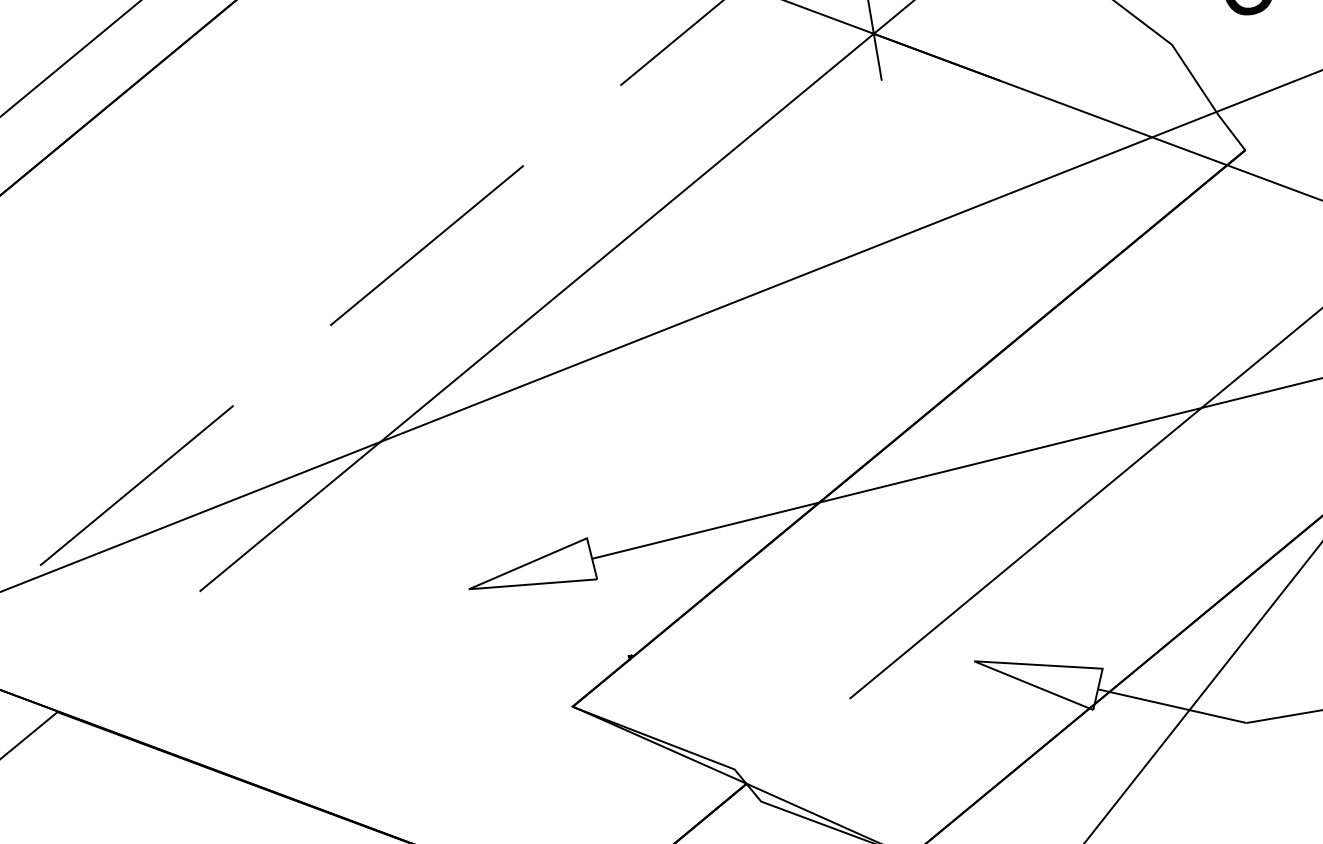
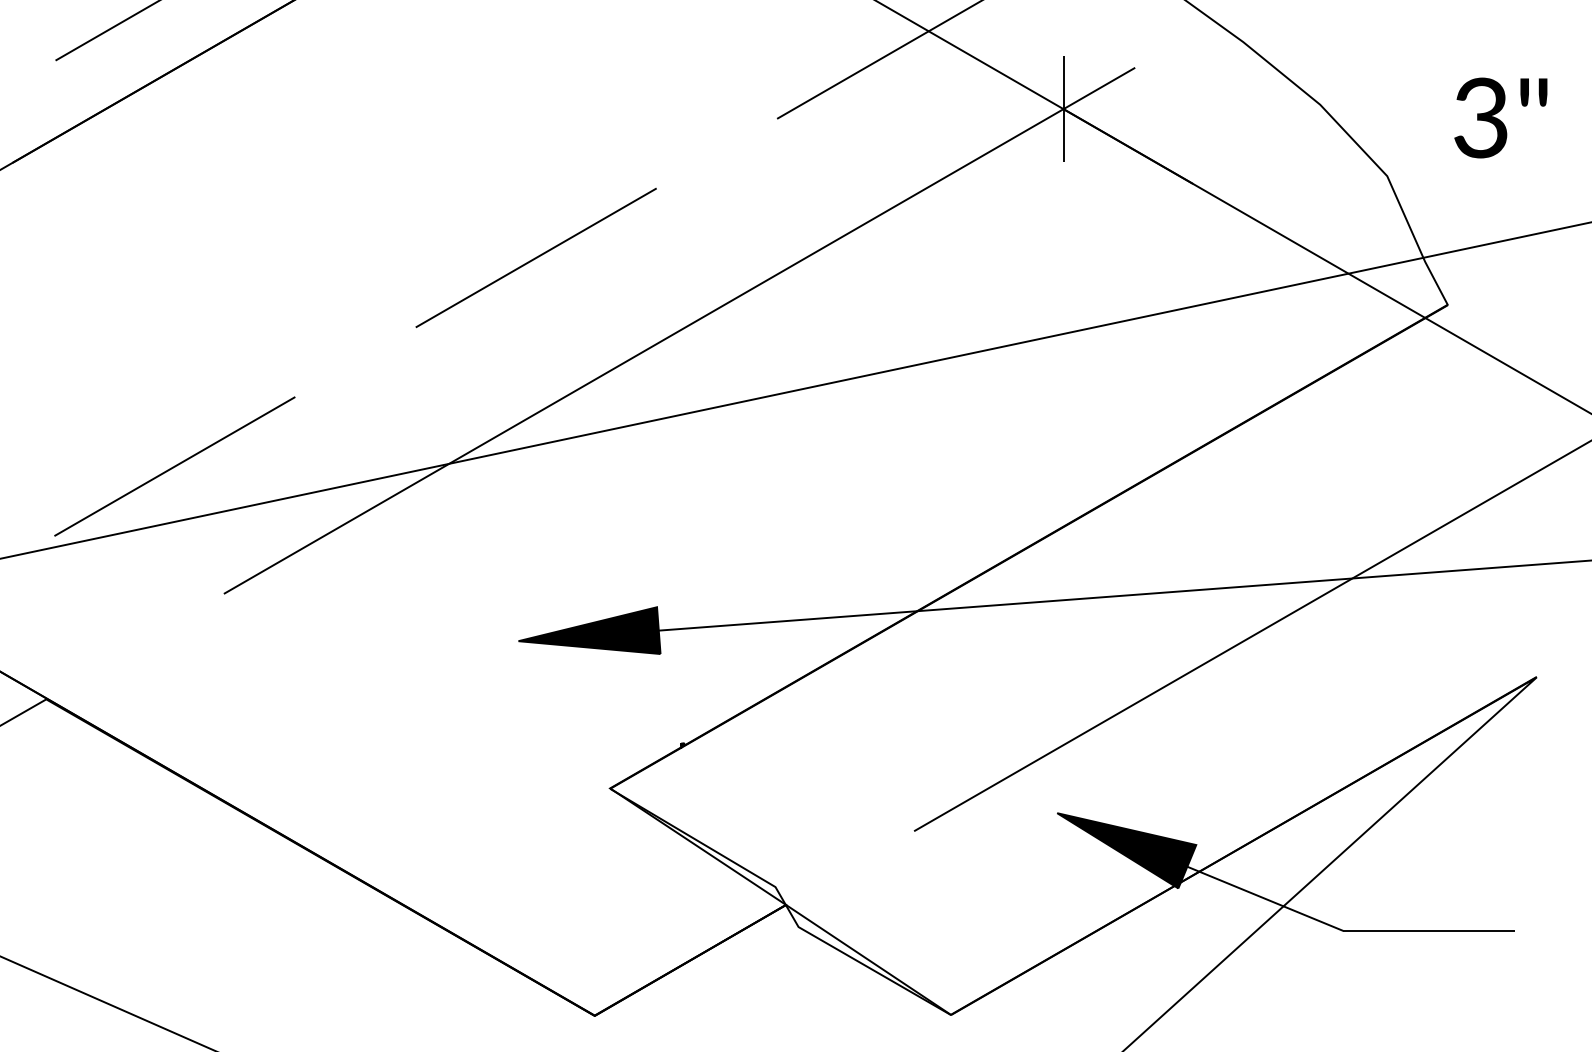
fill: (530, 569) -> (589, 630), added
fill: (1041, 684) -> (1126, 850), added

